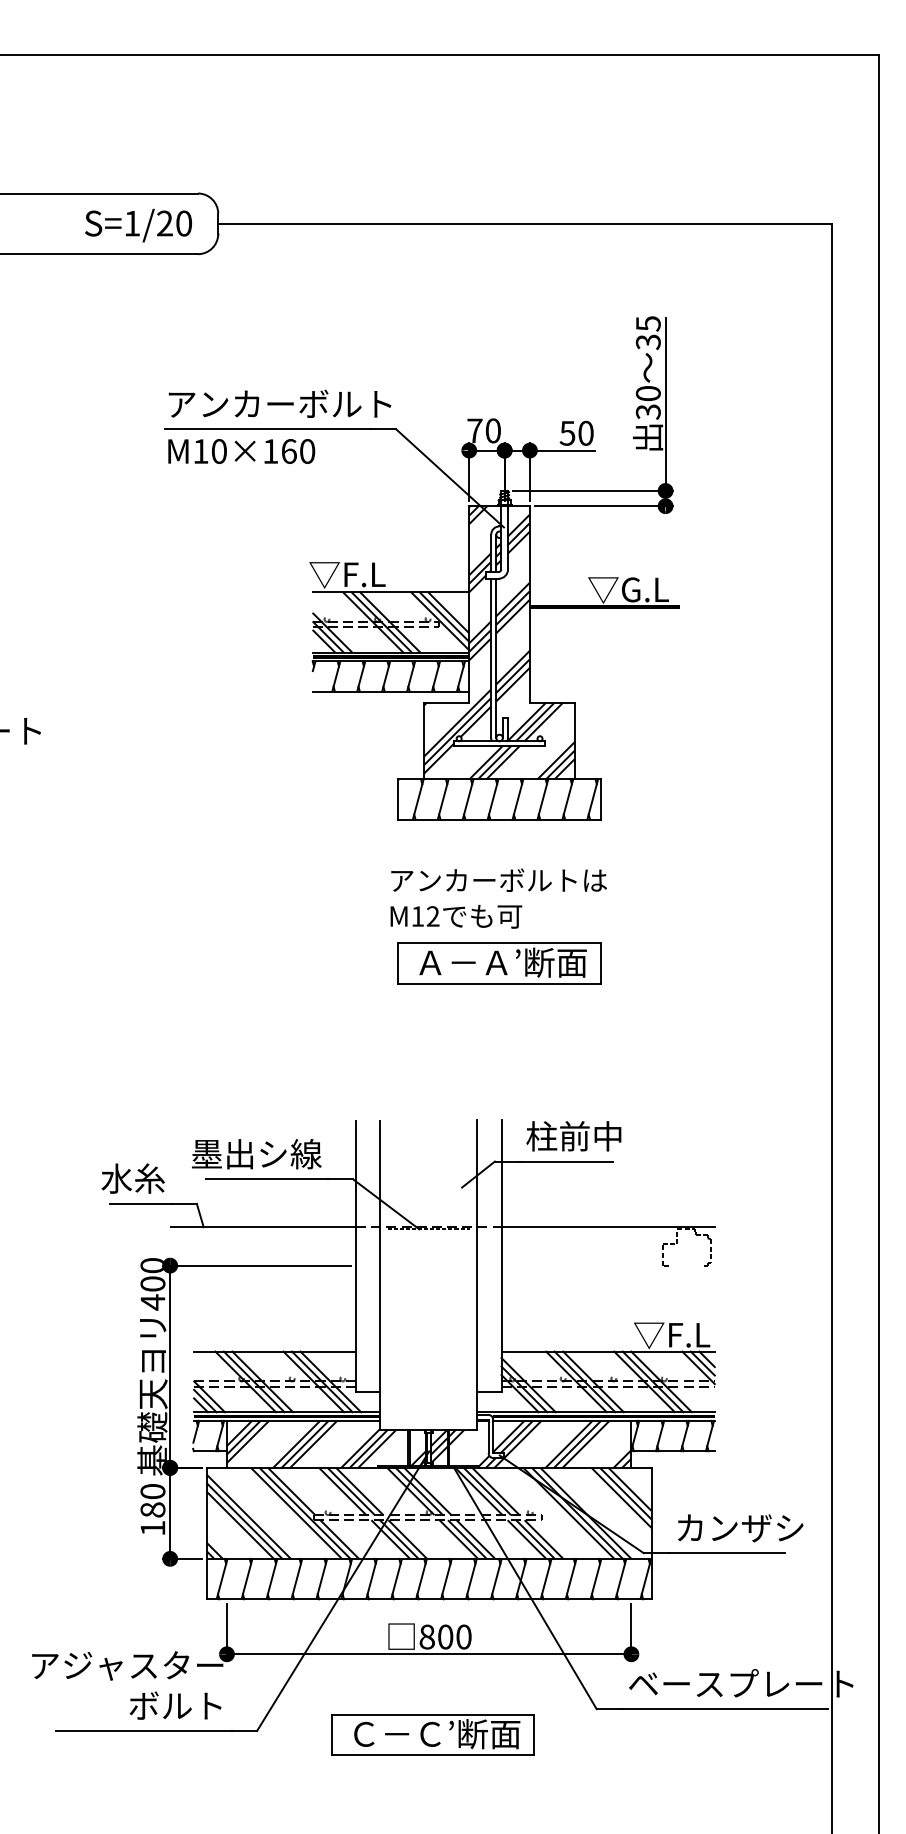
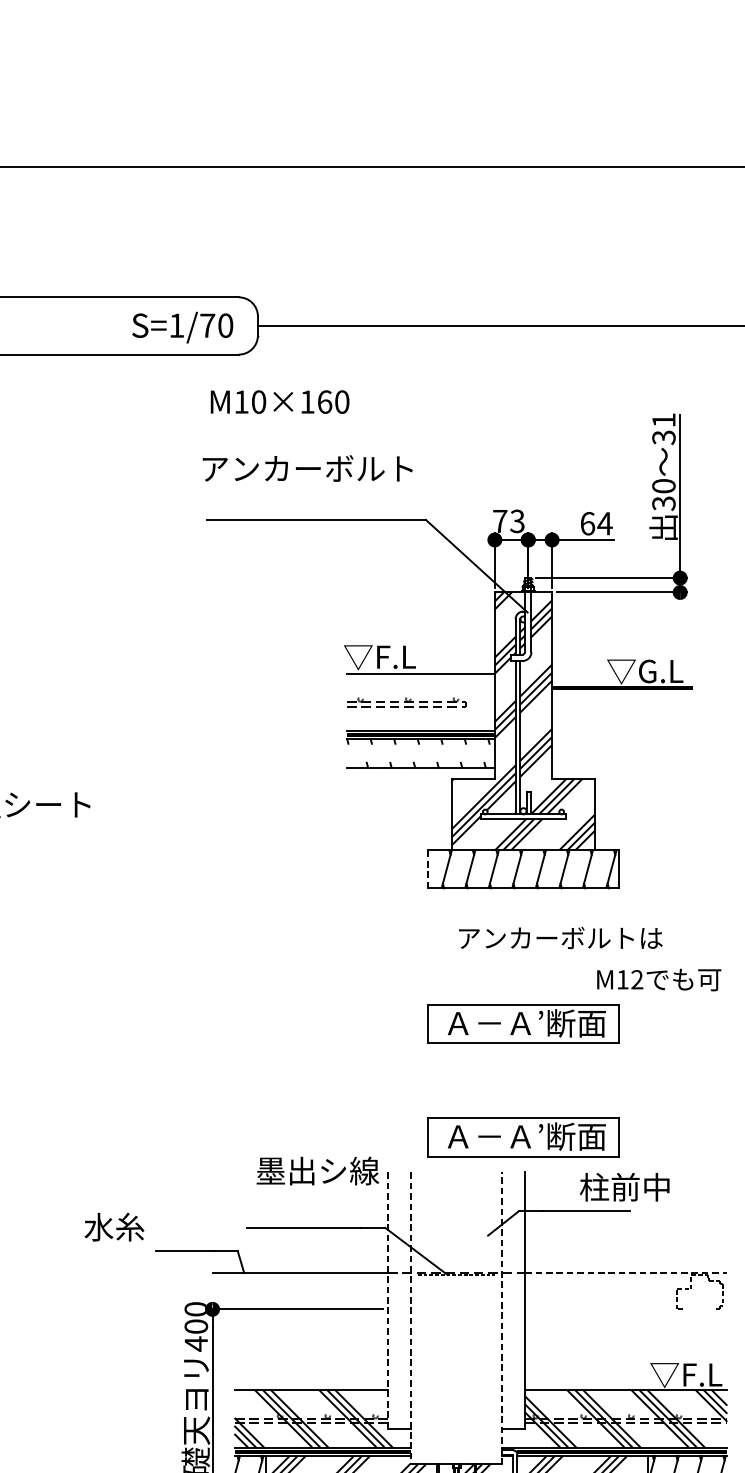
text: (164, 223) -> (207, 325), S=1/20 -> S=1/70
text: (648, 323) -> (664, 420), 35 -> 31
text: (279, 403) -> (307, 468), moved
text: (492, 430) -> (516, 521), 70 -> 73
text: (576, 432) -> (596, 522), 50 -> 64
text: (241, 451) -> (279, 402), moved
hatch: (390, 622) -> (420, 702), removed
hatch: (388, 676) -> (418, 753), removed
line: (398, 798) -> (428, 868), solid -> dashed
text: (498, 879) -> (560, 937), moved
text: (456, 916) -> (659, 979), moved
part: (499, 1083) -> (523, 1137), added
text: (573, 1136) -> (624, 1187), moved
text: (256, 1154) -> (317, 1171), moved
text: (132, 1178) -> (113, 1227), moved
line: (608, 1227) -> (626, 1273), solid -> dashed
line: (356, 1256) -> (388, 1300), solid -> dashed
line: (380, 1275) -> (411, 1318), solid -> dashed
line: (477, 1275) -> (502, 1318), solid -> dashed

